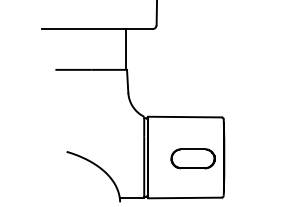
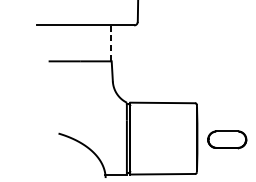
line: (126, 48) -> (111, 42), solid -> dashed
part: (192, 158) -> (226, 139), moved

